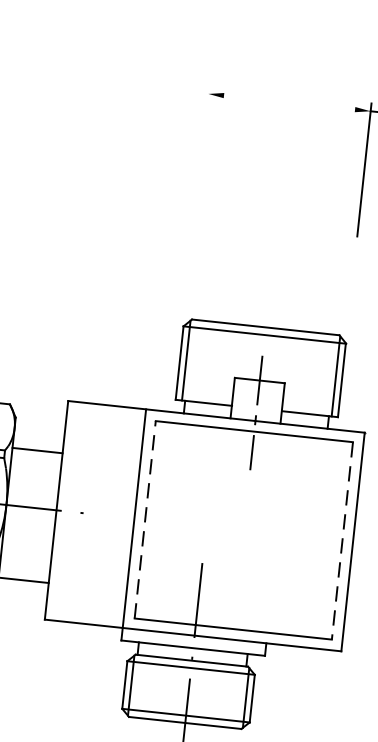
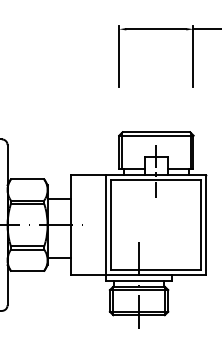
line: (289, 103) -> (156, 29), added
line: (203, 151) -> (119, 55), added
line: (146, 518) -> (111, 224), dashed -> solid
line: (342, 541) -> (201, 225), dashed -> solid

